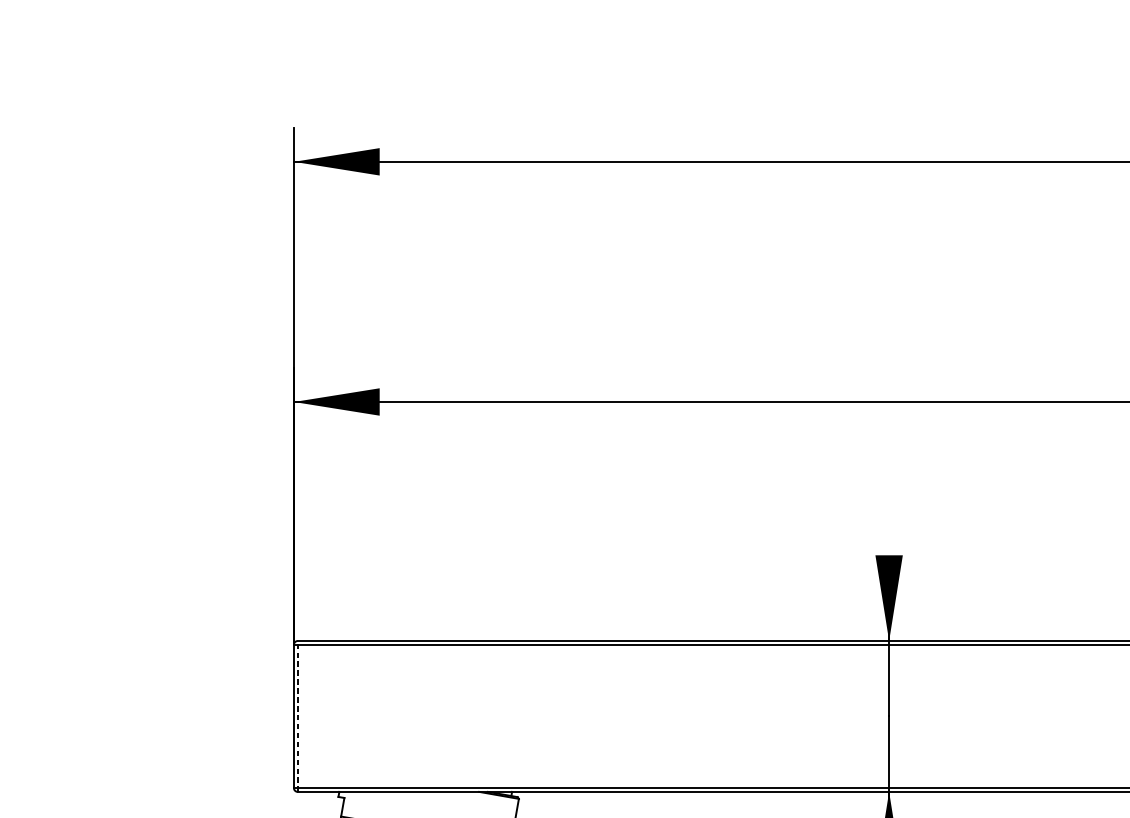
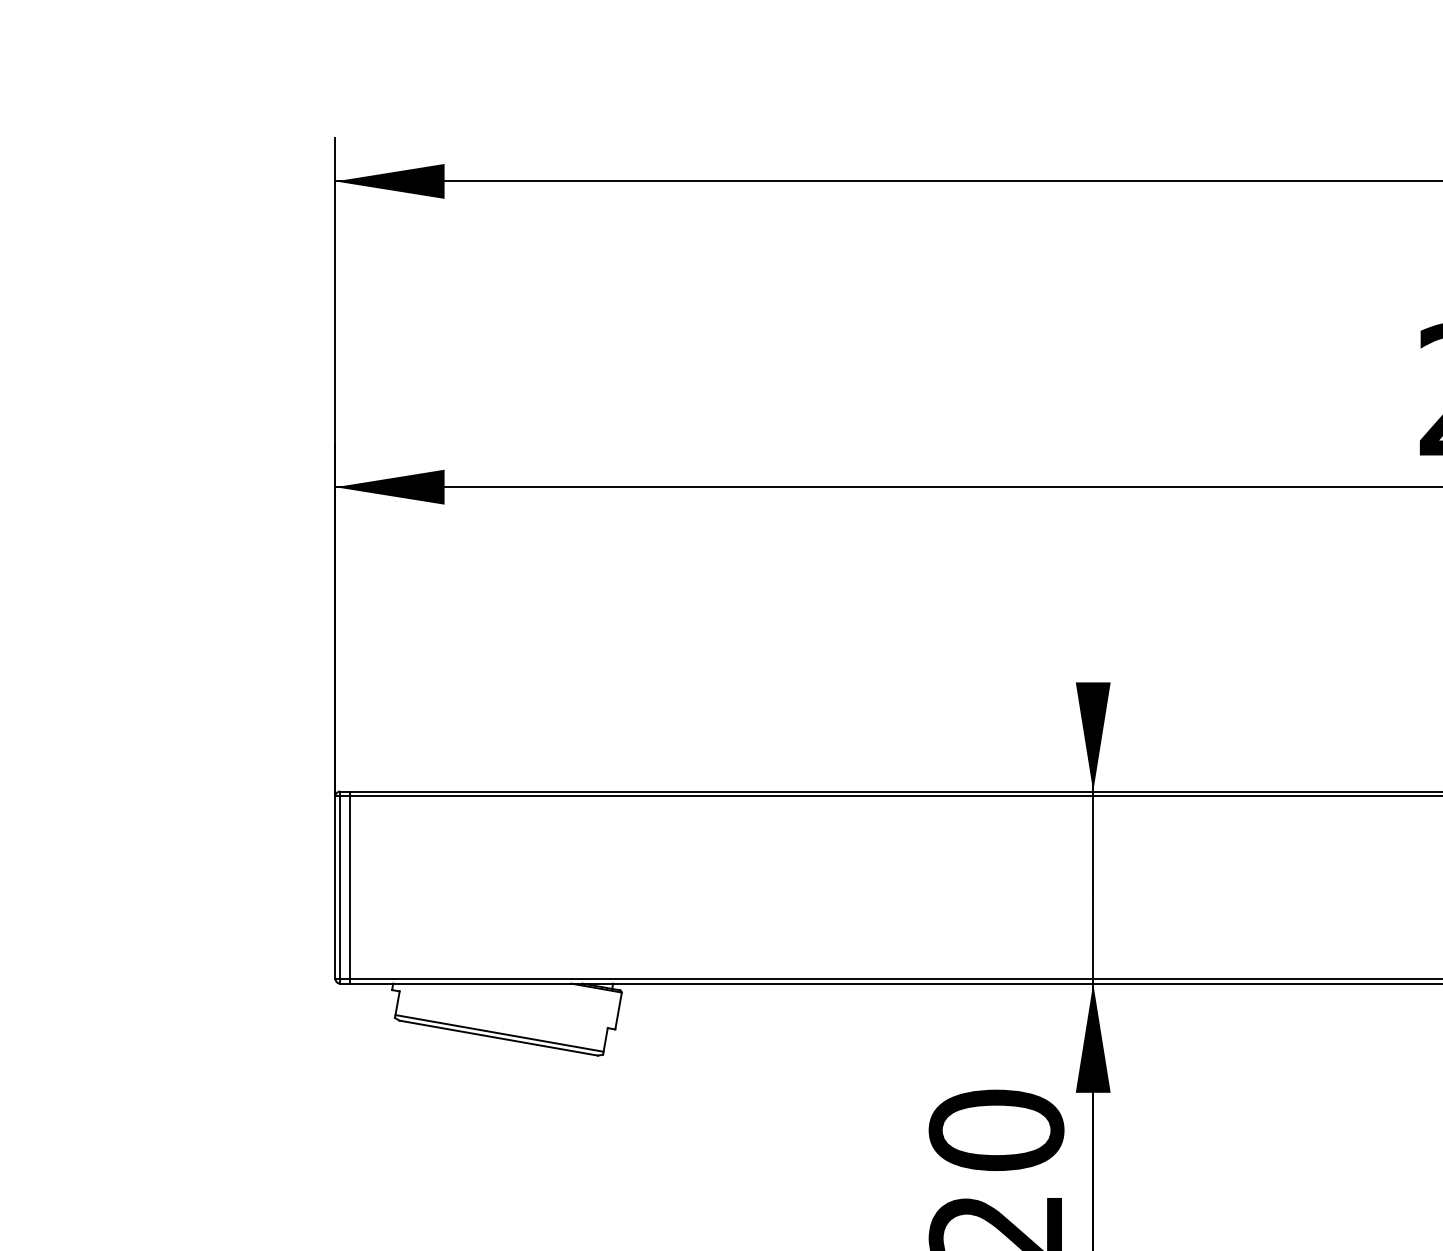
line: (297, 716) -> (340, 887), dashed -> solid
line: (305, 716) -> (349, 887), added

